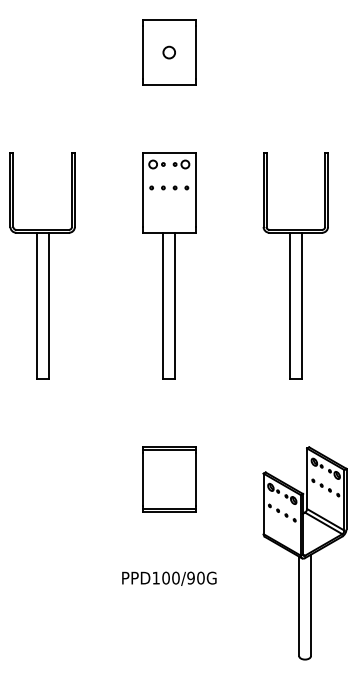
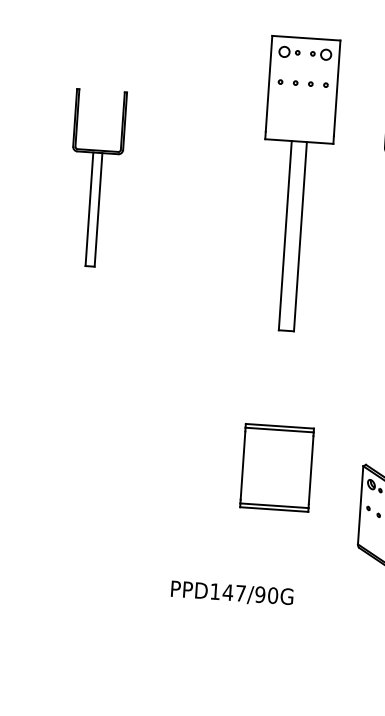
part: (42, 265) -> (96, 177), size x0.6
part: (169, 265) -> (296, 183), moved
part: (169, 479) -> (277, 467), moved
text: (170, 577) -> (233, 592), PPD100/90G -> PPD147/90G

